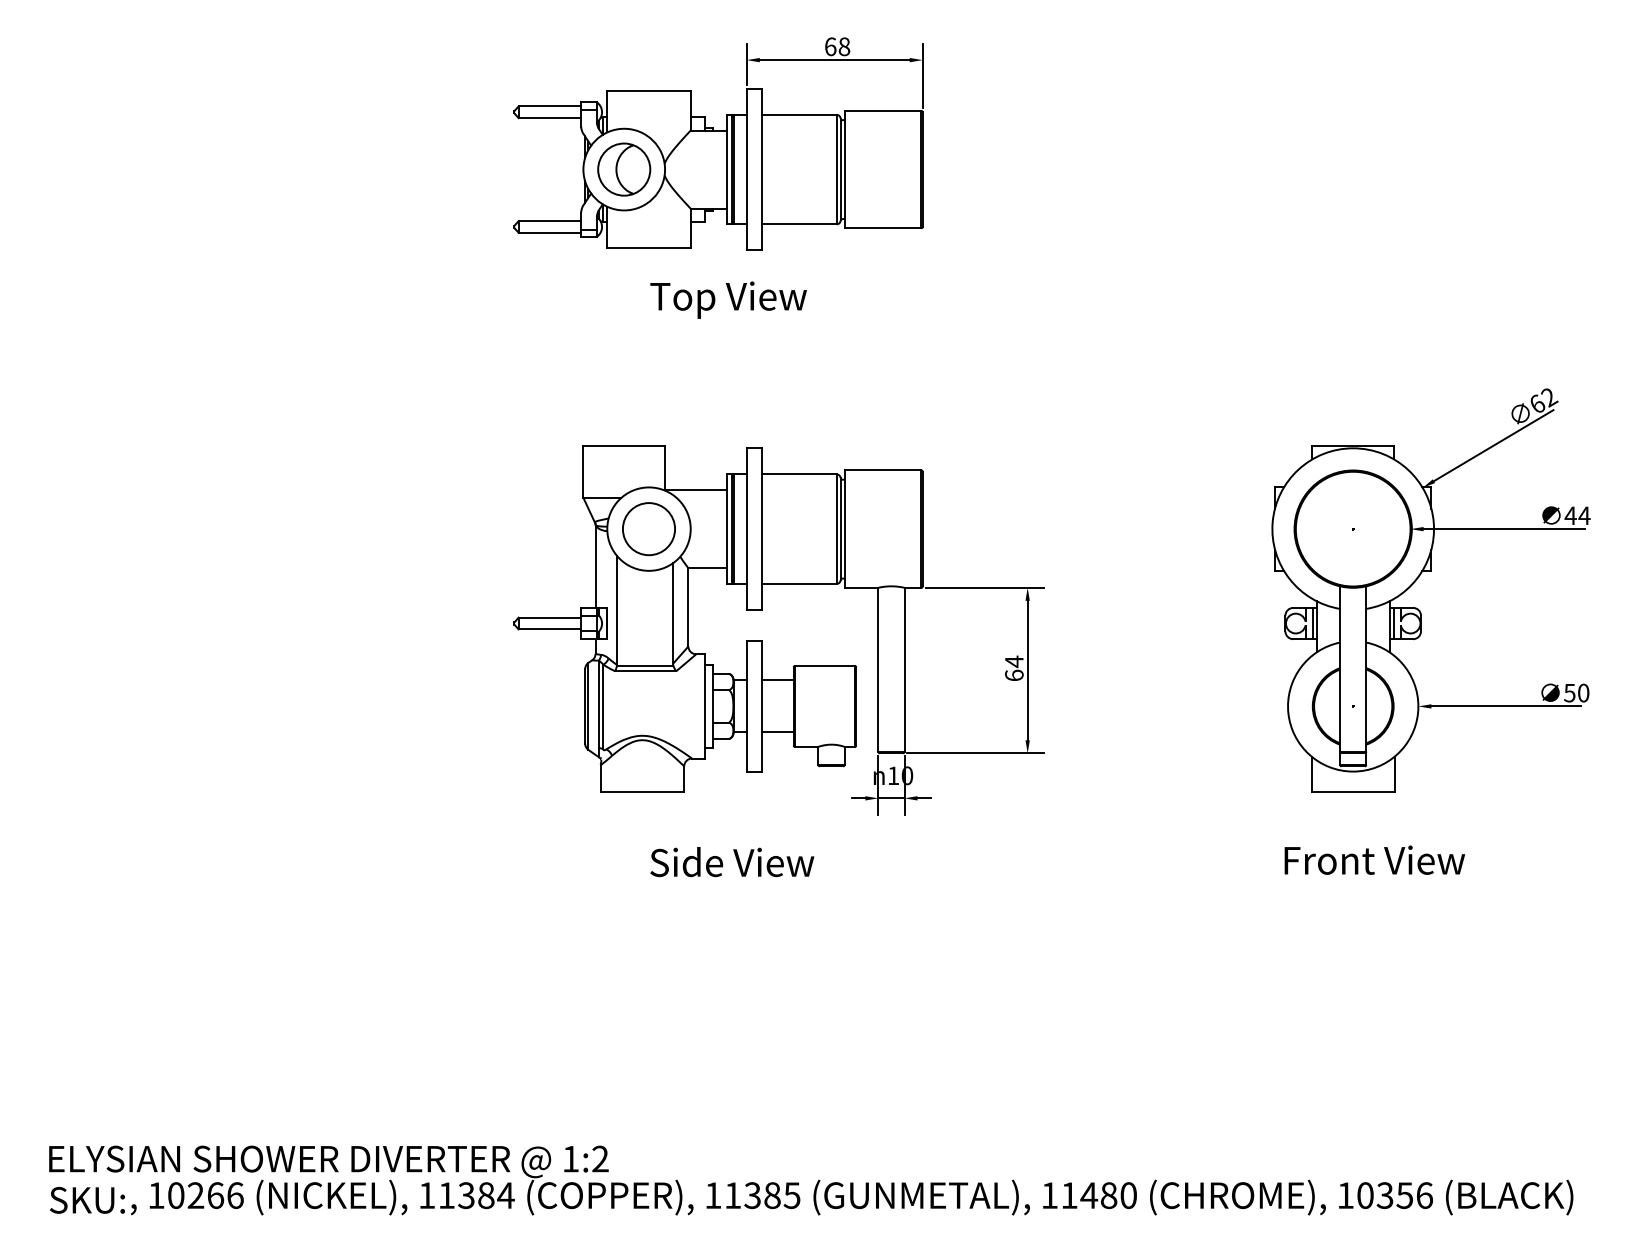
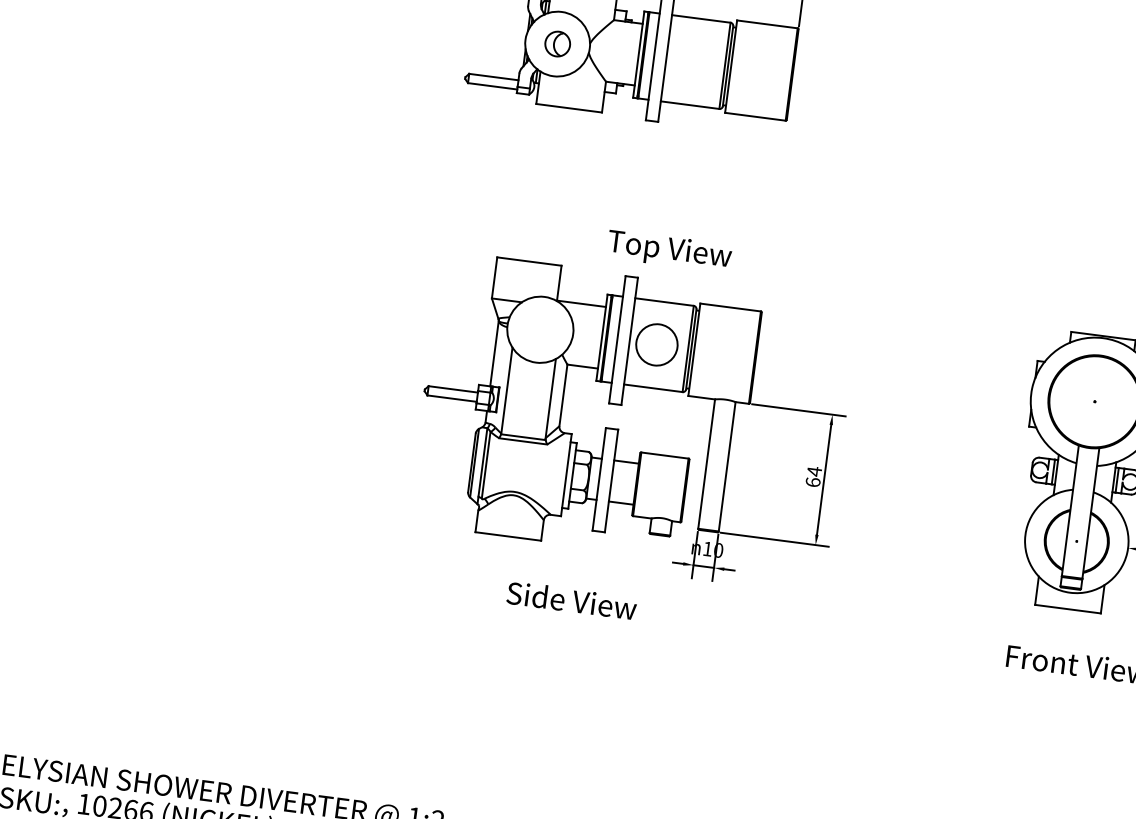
part: (624, 169) -> (557, 44), size x0.6
text: (728, 299) -> (669, 250), moved
circle: (648, 529) -> (656, 345), moved

